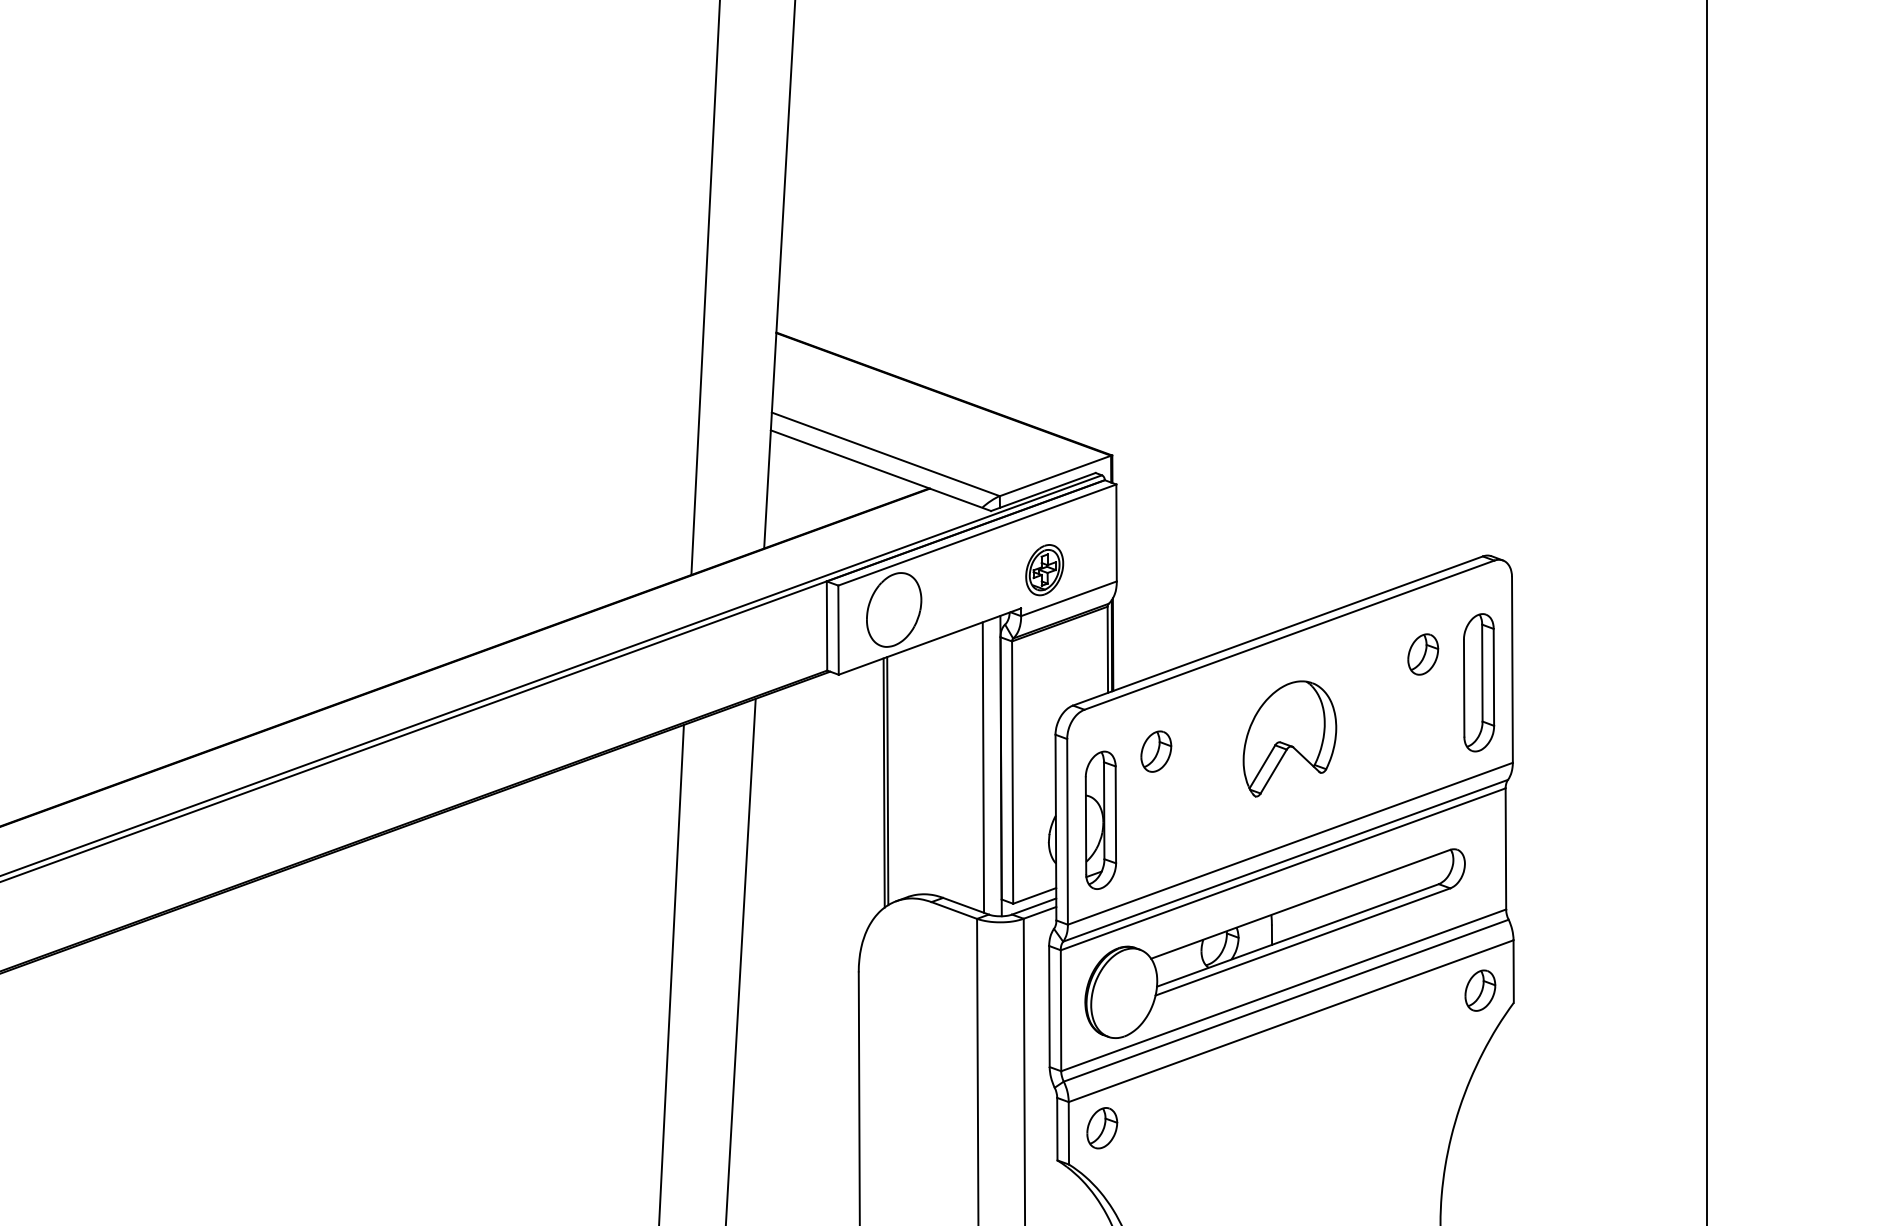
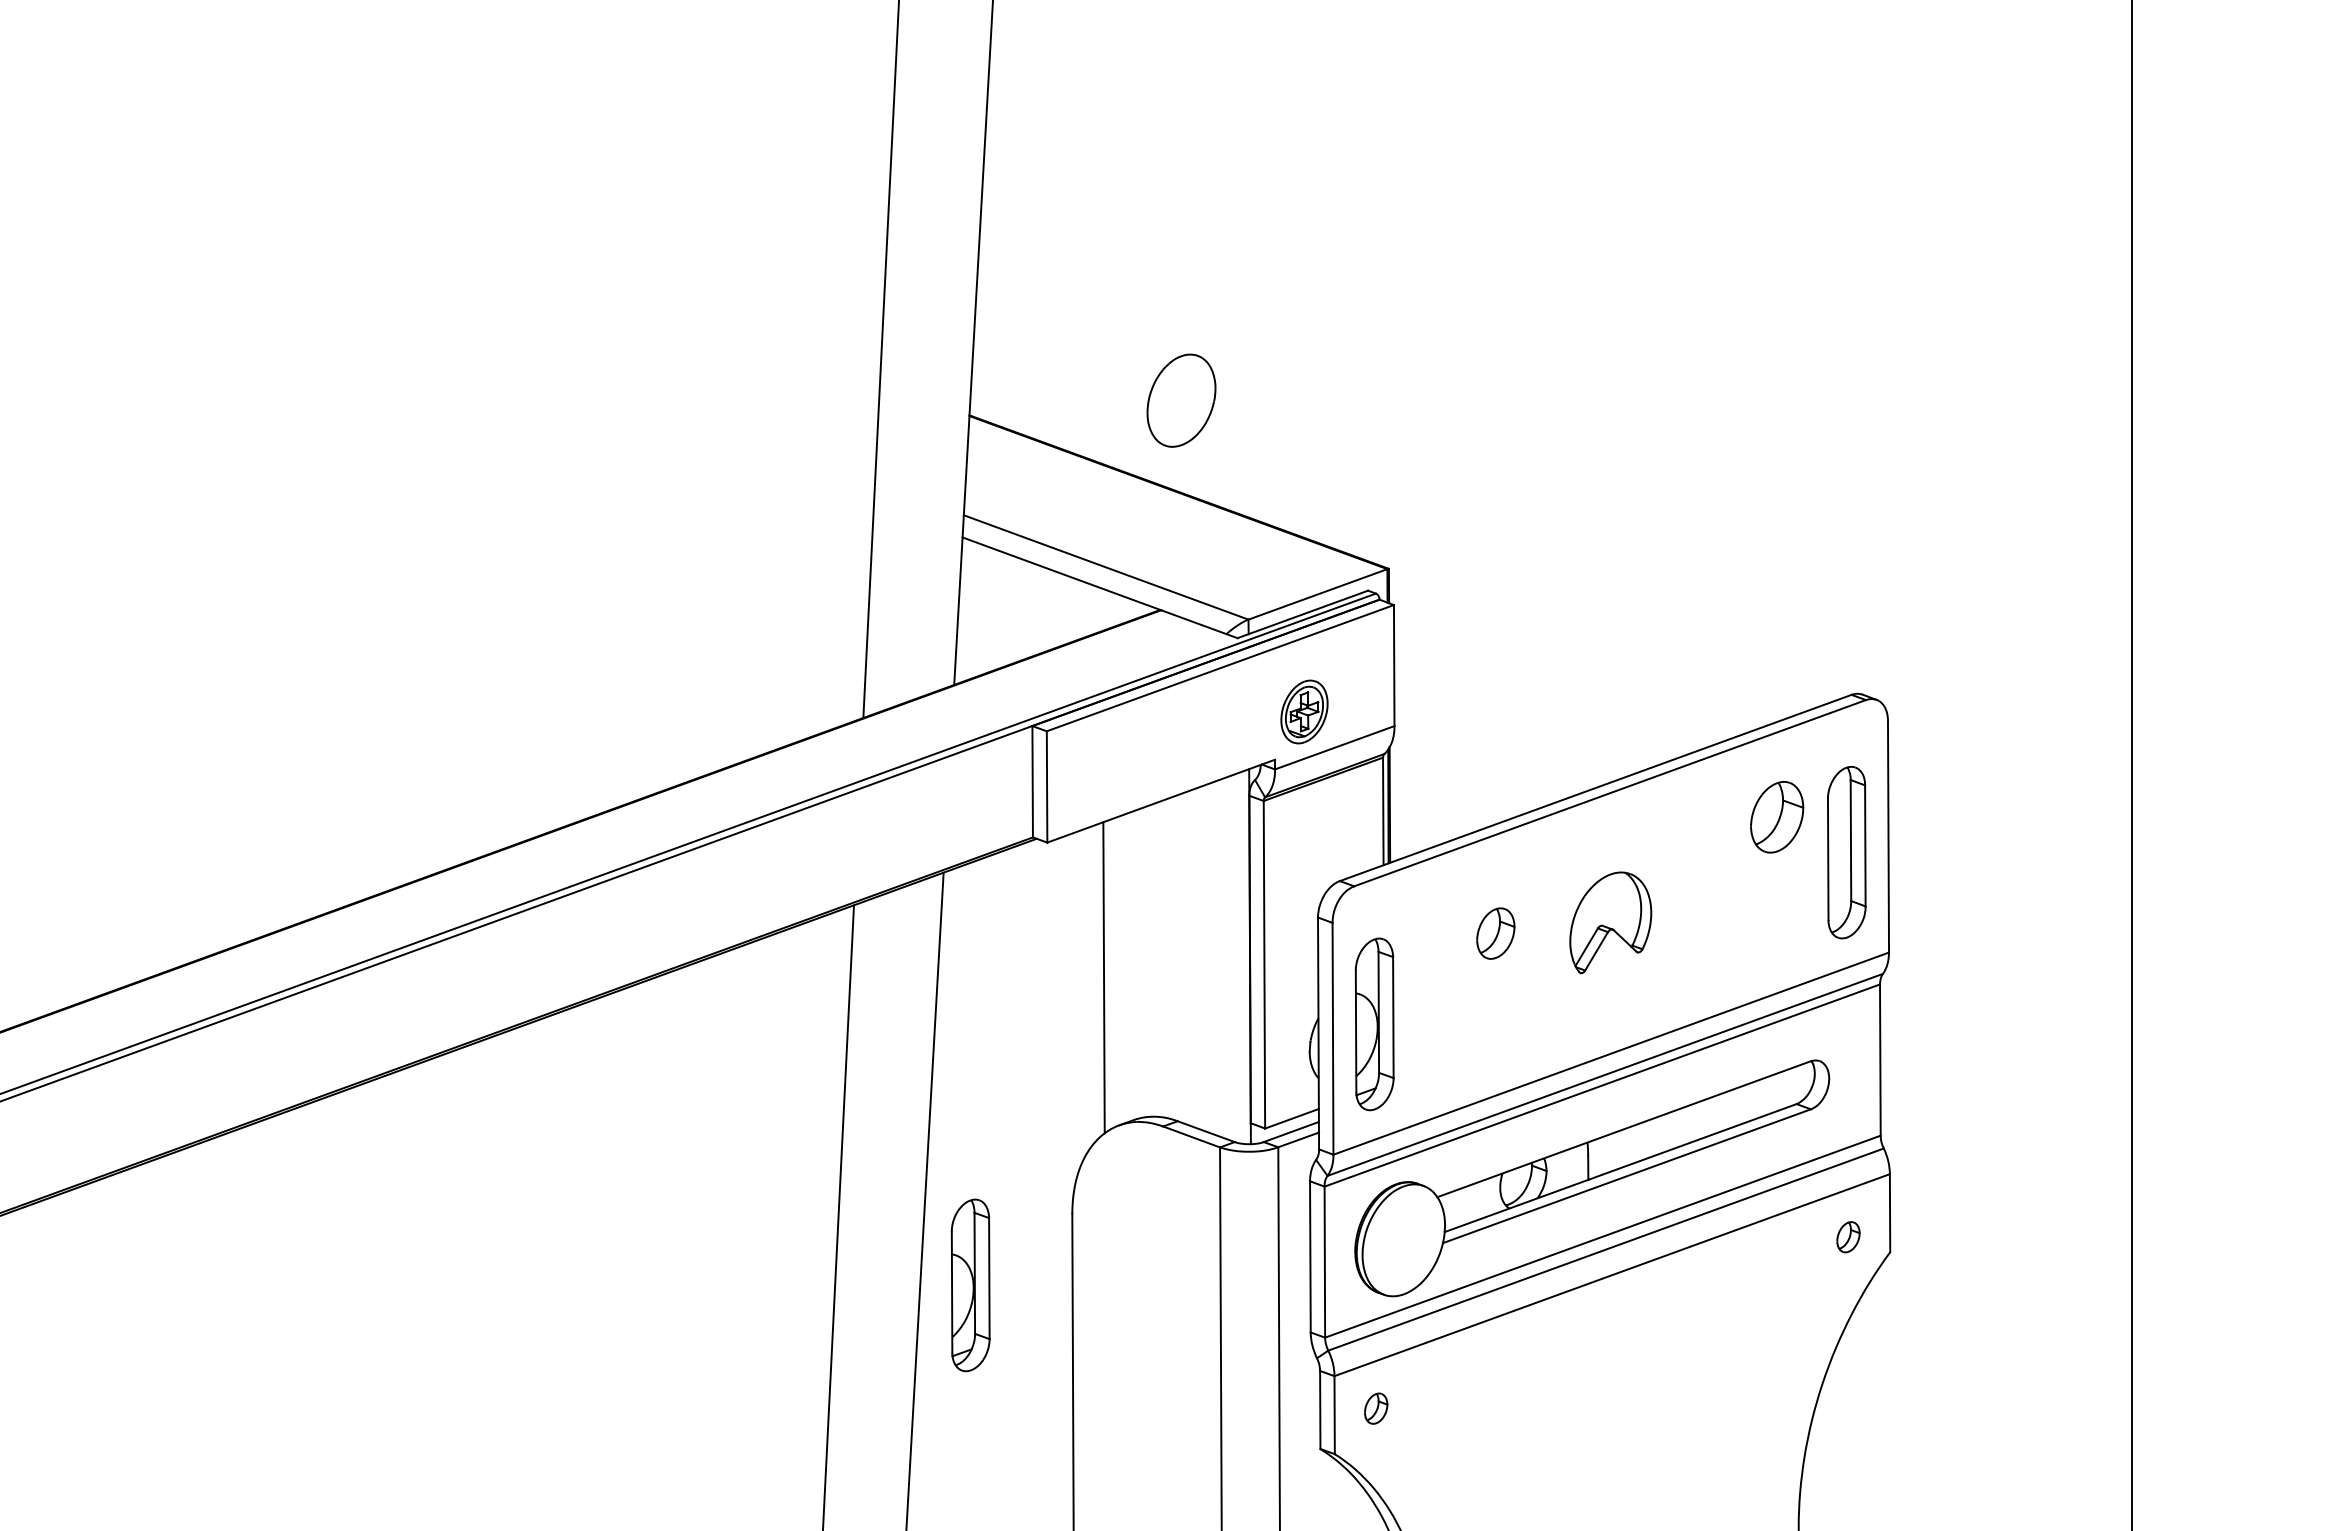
part: (894, 609) -> (1181, 400), moved
part: (1422, 654) -> (1776, 817), size x1.4
part: (1289, 738) -> (1610, 922), size x0.7
part: (1156, 751) -> (1495, 933), moved
line: (983, 767) -> (1227, 958), removed
line: (887, 781) -> (1108, 975), removed
part: (1480, 991) -> (1848, 1237), size x0.6
part: (777, 1029) -> (970, 1285), added
part: (1101, 1127) -> (1375, 1408), size x0.6

